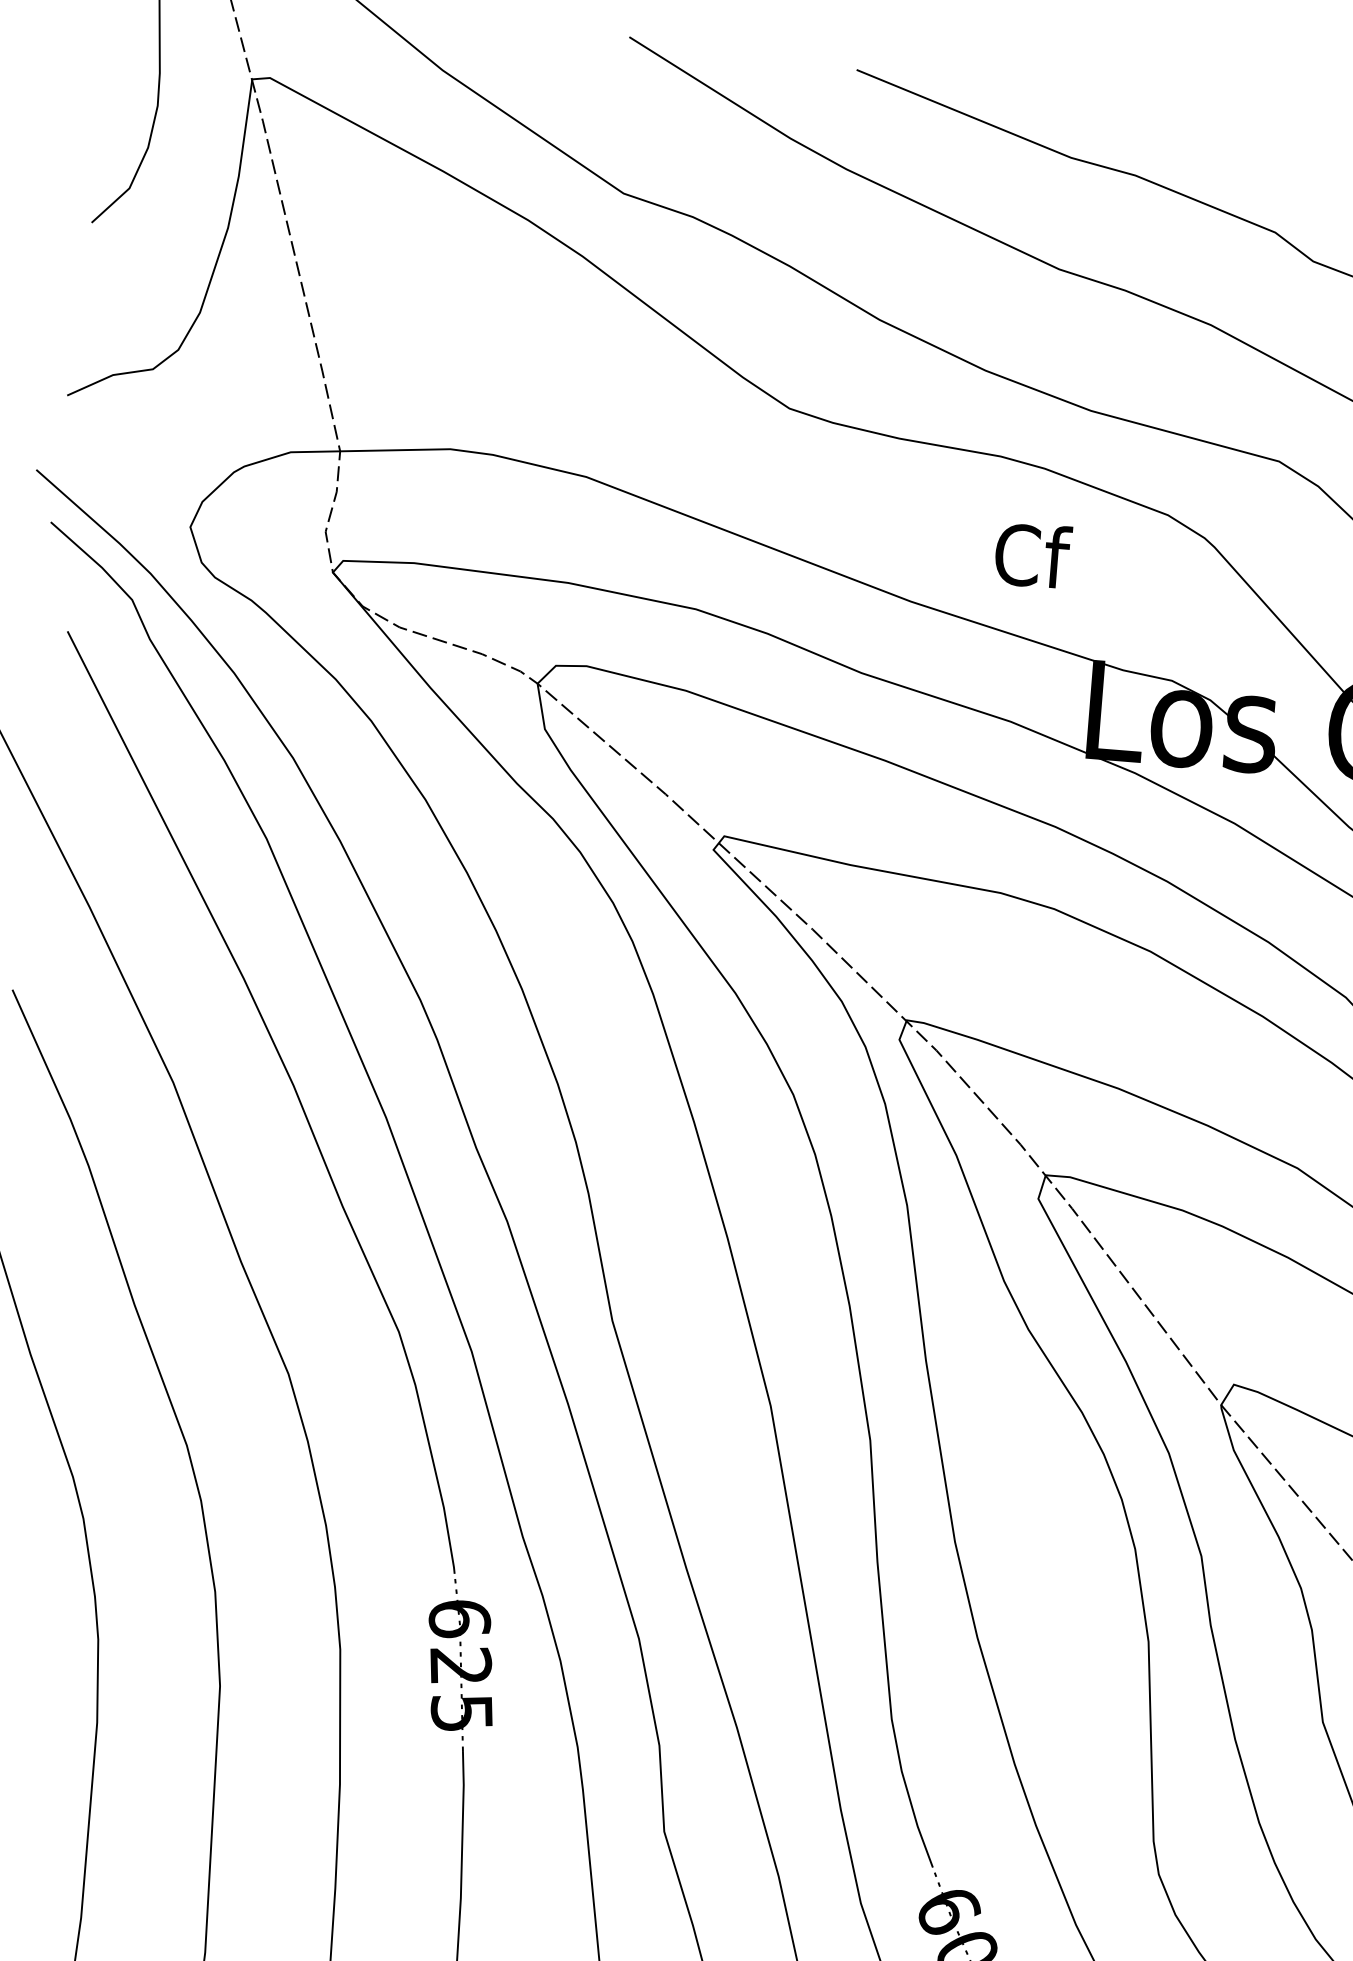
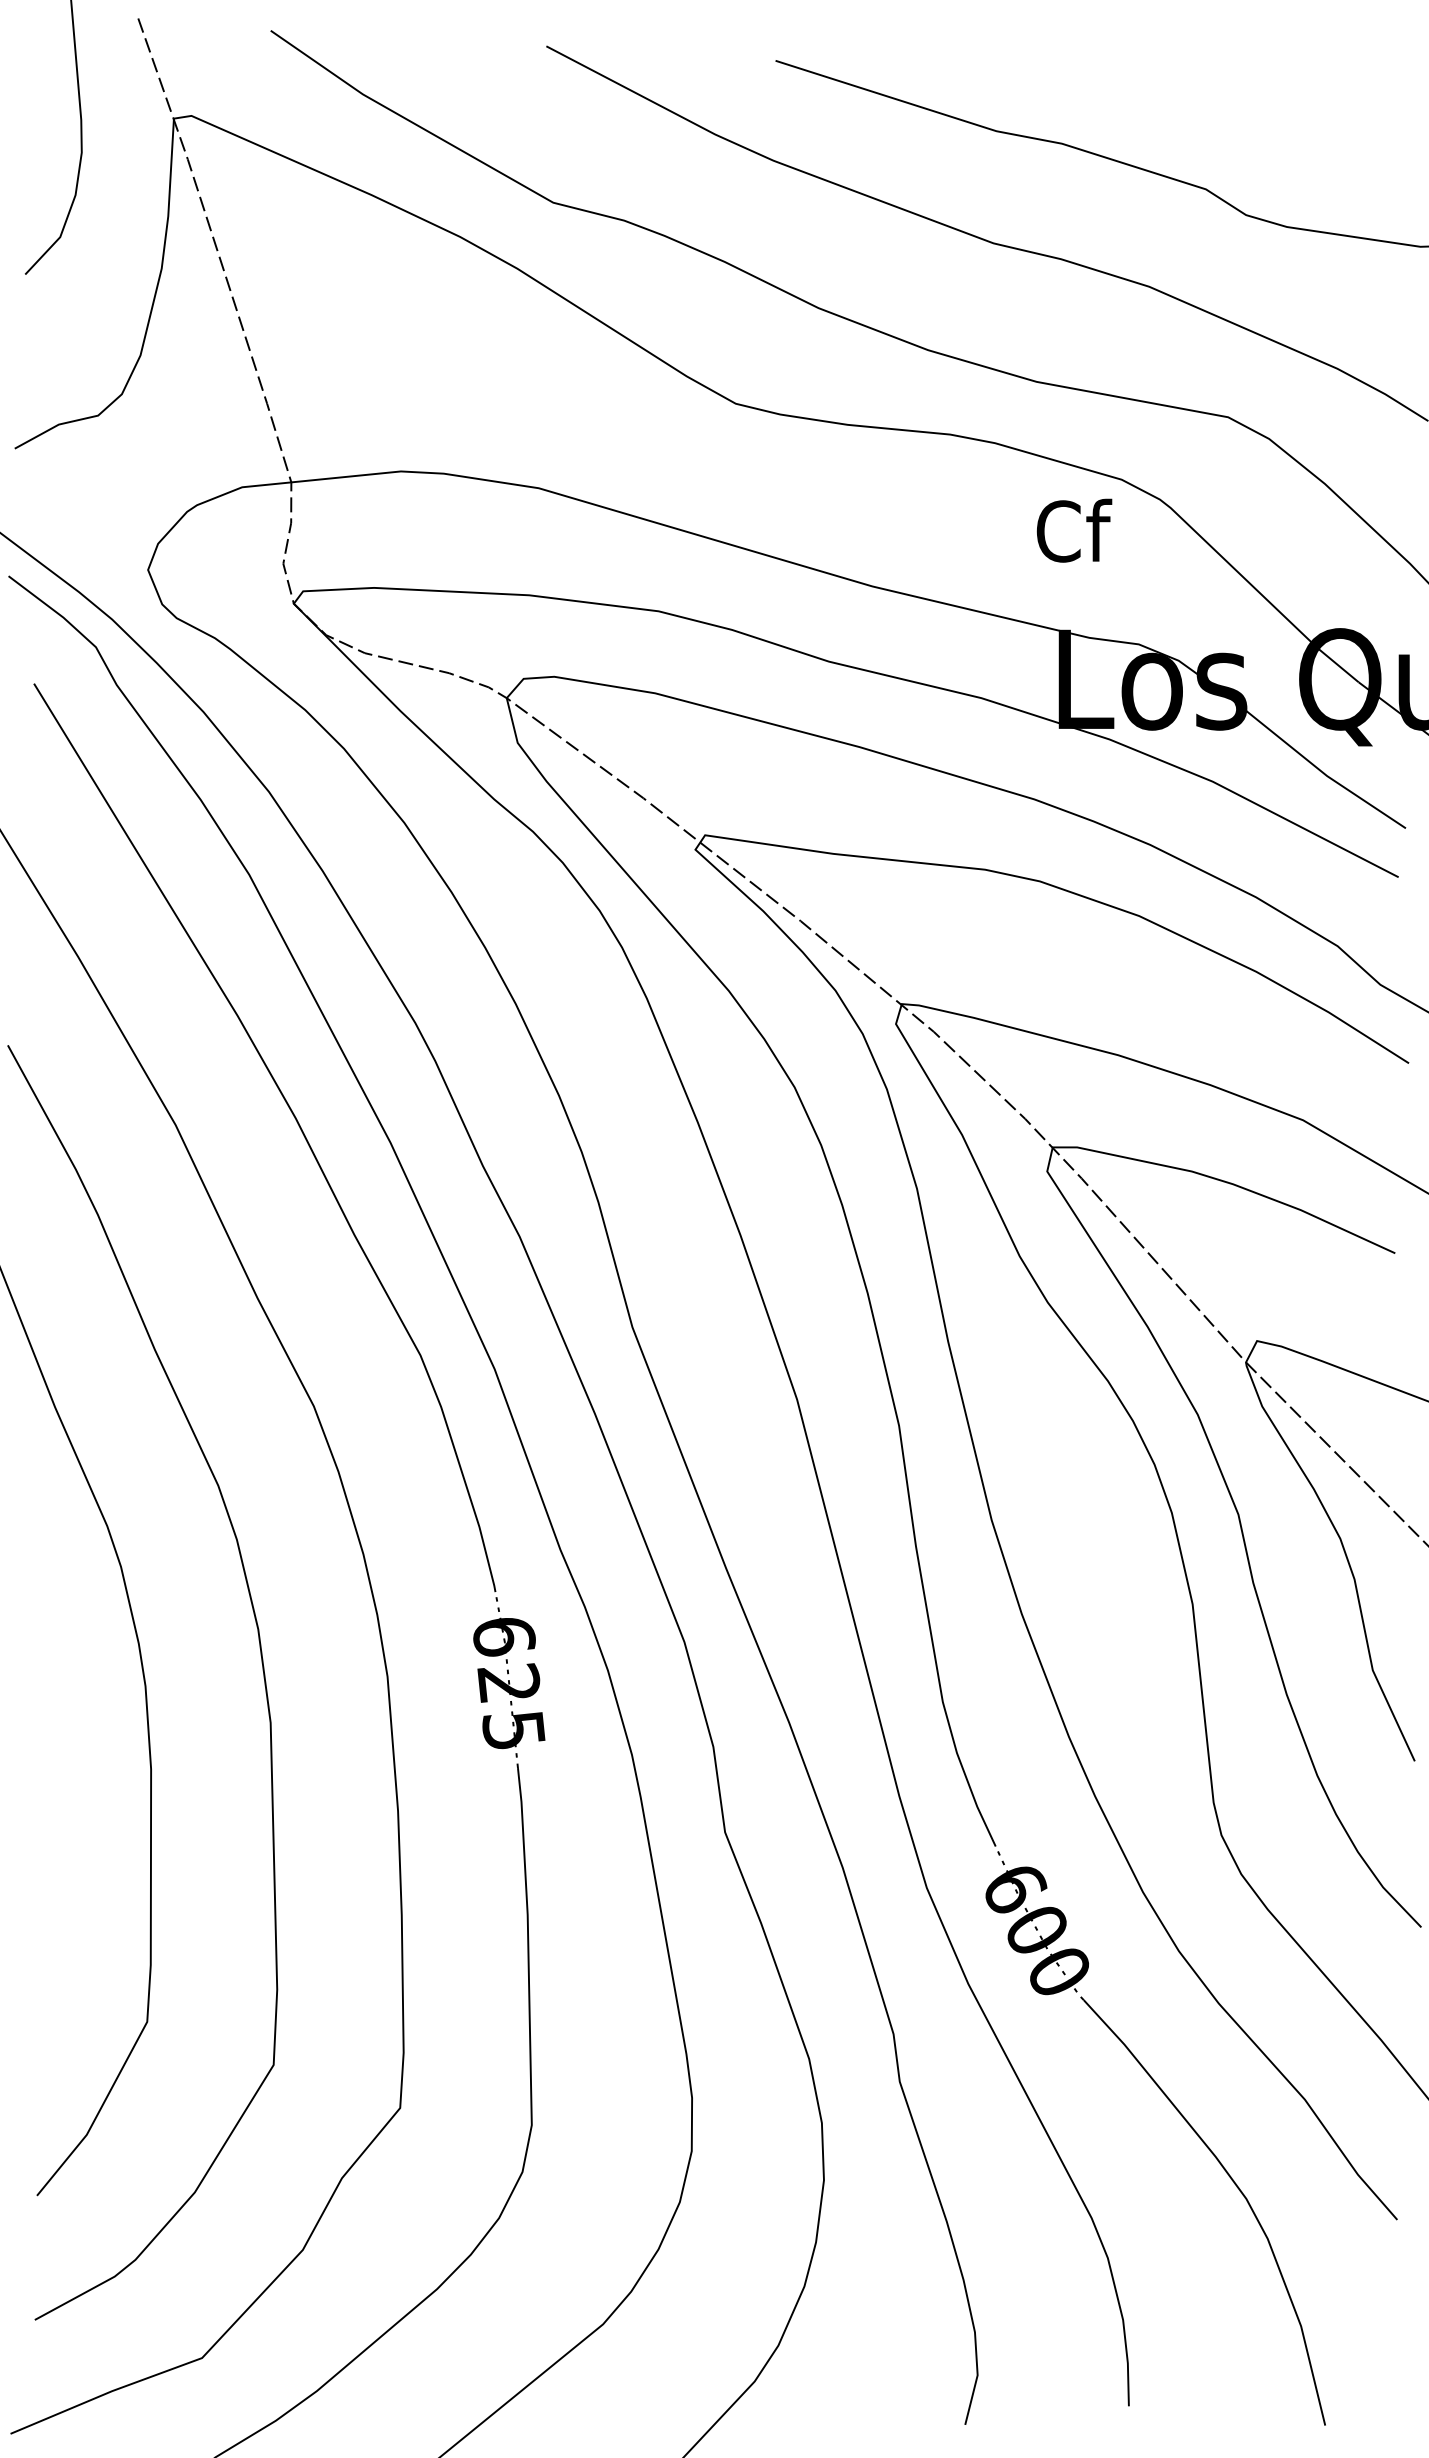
text: (1033, 555) -> (1074, 530), moved

